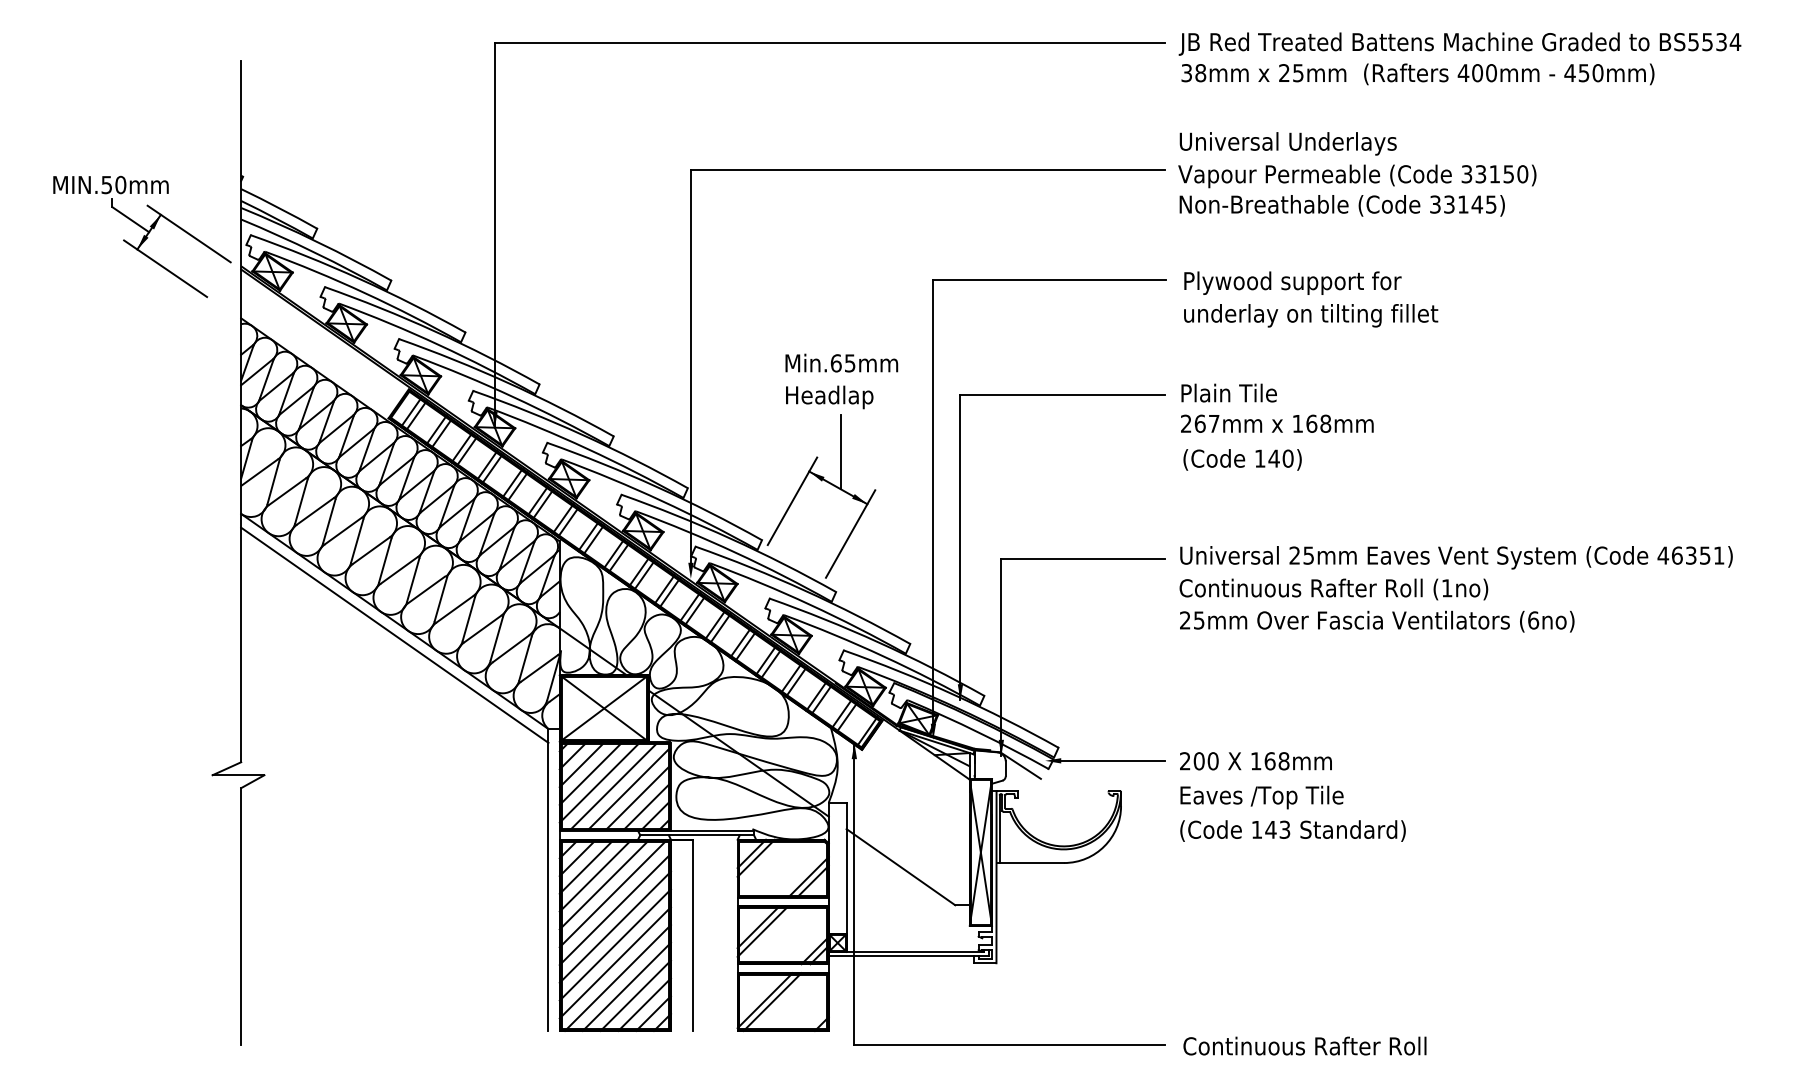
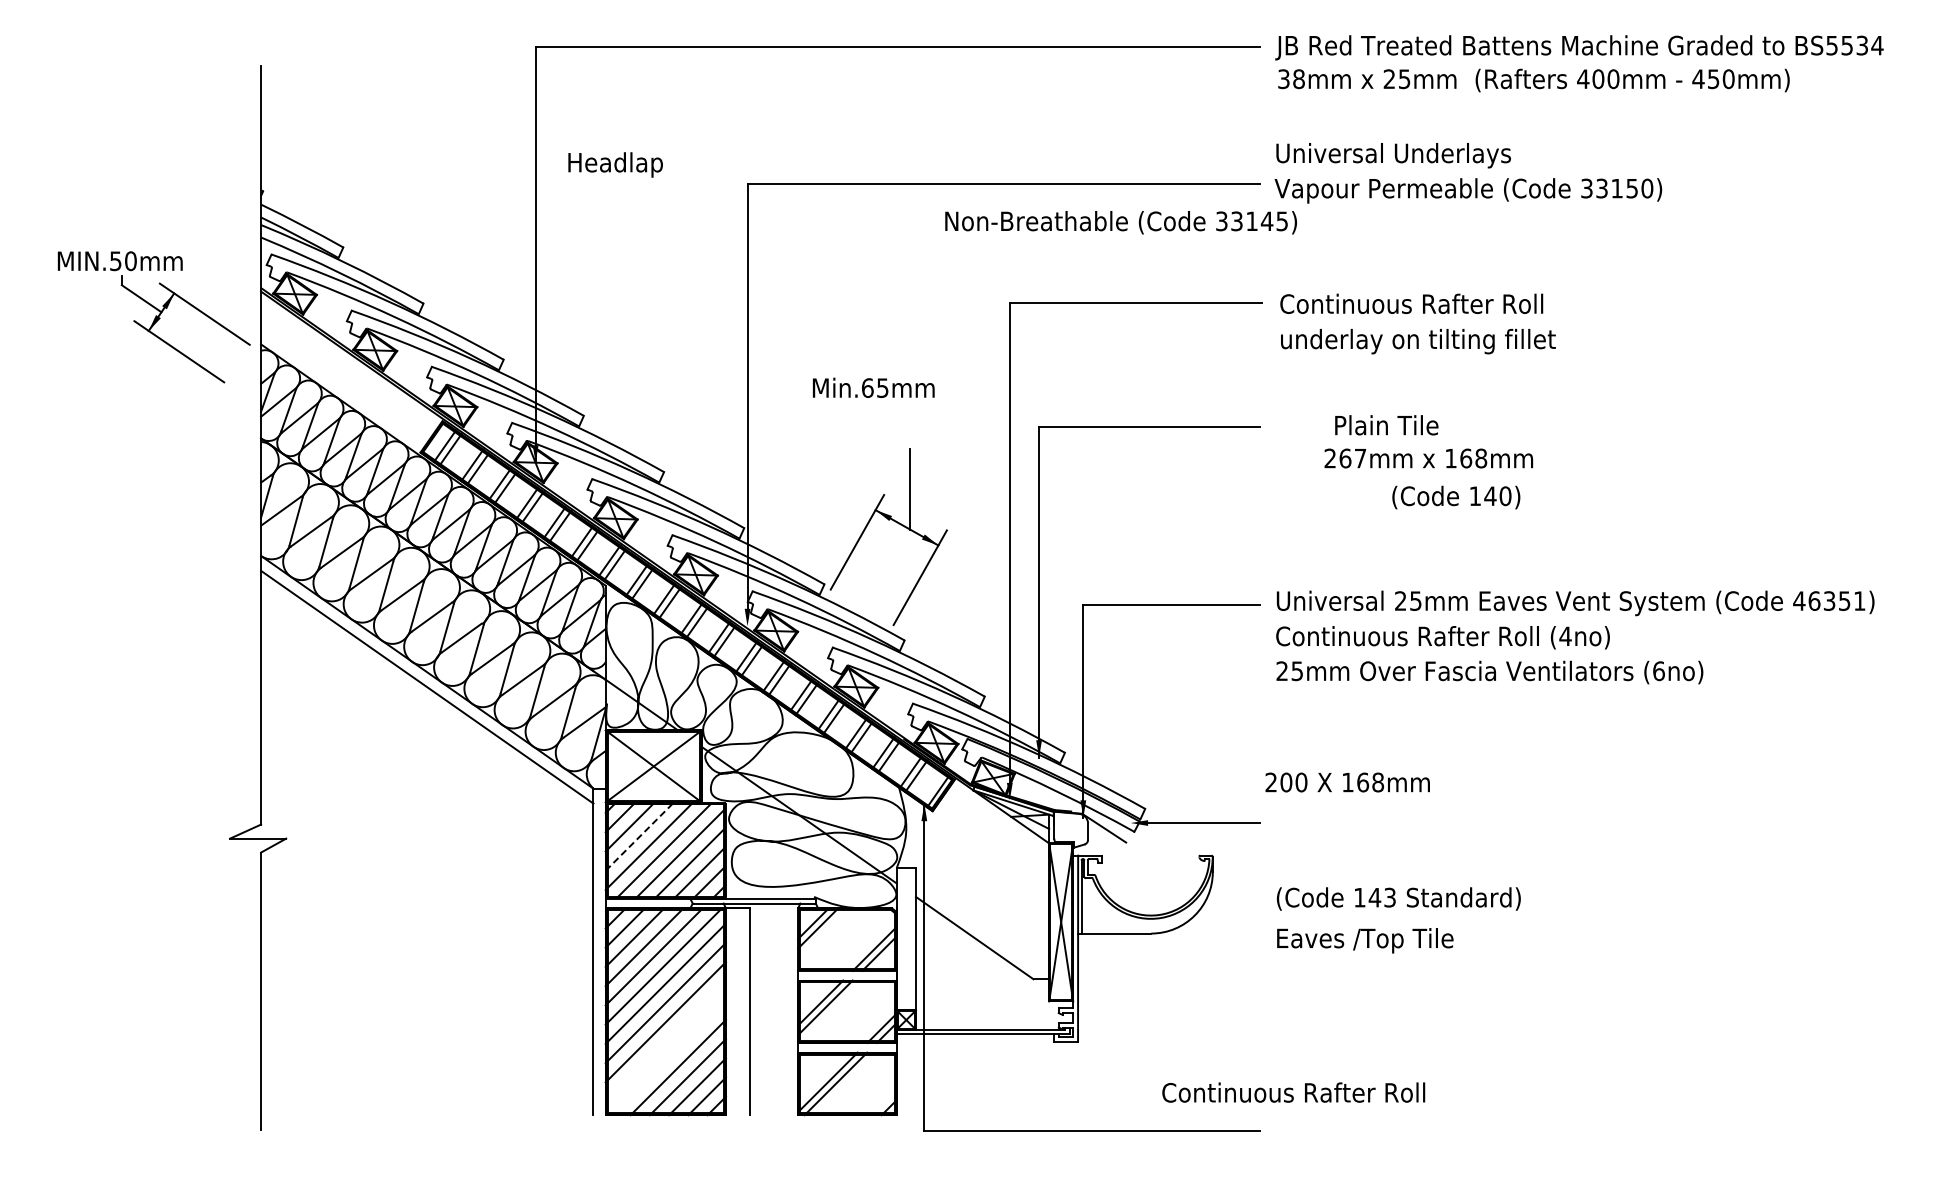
text: (1341, 205) -> (1120, 222), moved
part: (141, 237) -> (153, 317), moved
text: (1304, 283) -> (1411, 306), Plywood support for -> Continuous Rafter Roll
text: (841, 362) -> (873, 387), moved
text: (1228, 393) -> (1386, 425), moved
text: (829, 397) -> (615, 164), moved
text: (1277, 423) -> (1428, 458), moved
text: (1242, 459) -> (1456, 497), moved
text: (1447, 587) -> (1565, 635), (1no) -> (4no)
text: (1255, 761) -> (1347, 782), moved
line: (591, 774) -> (639, 837), solid -> dashed
text: (1262, 797) -> (1365, 940), moved
line: (615, 962) -> (665, 1041), removed
line: (617, 977) -> (668, 1057), removed
text: (1304, 1046) -> (1293, 1092), moved

